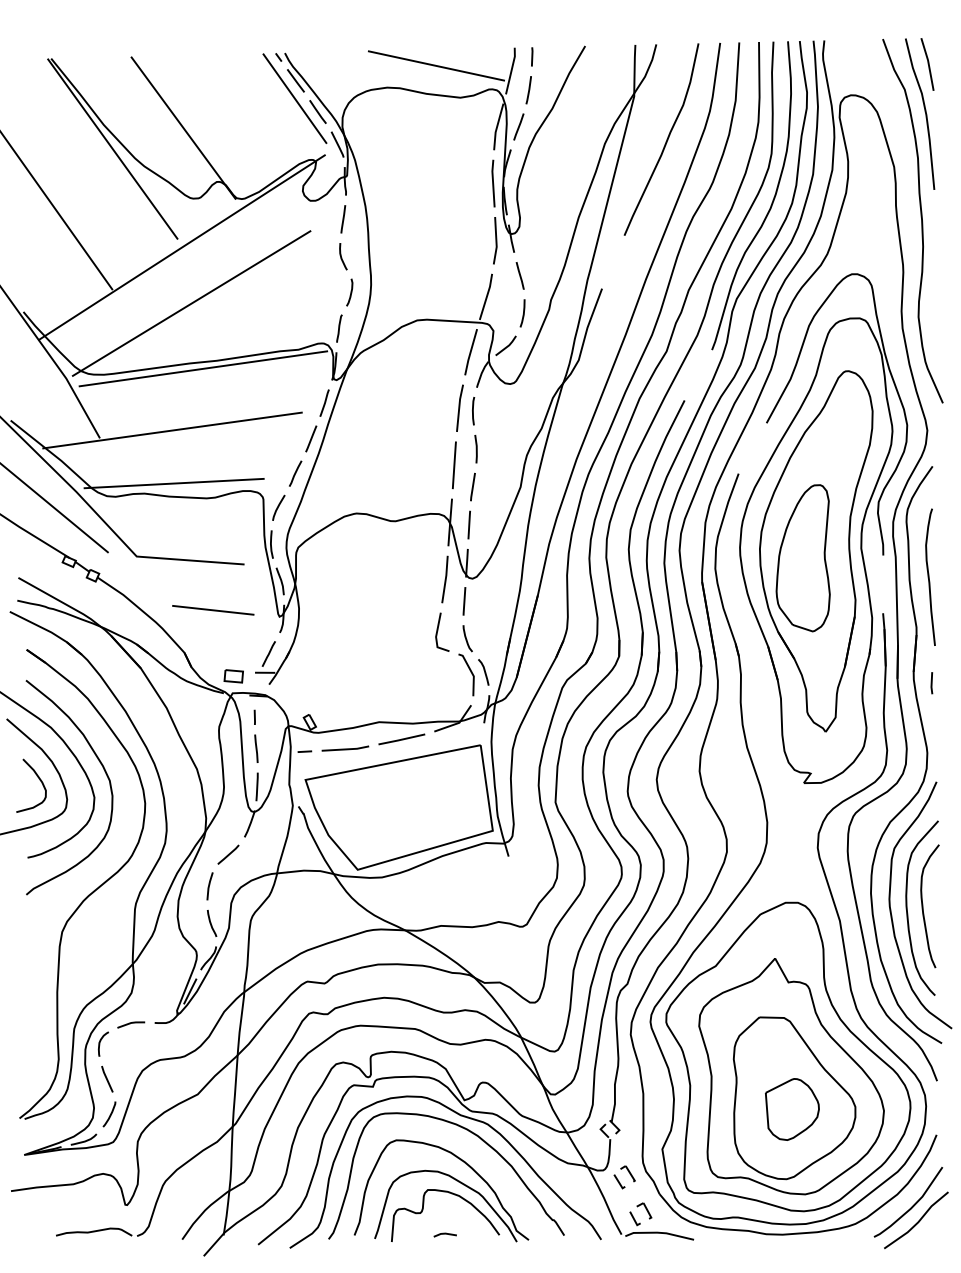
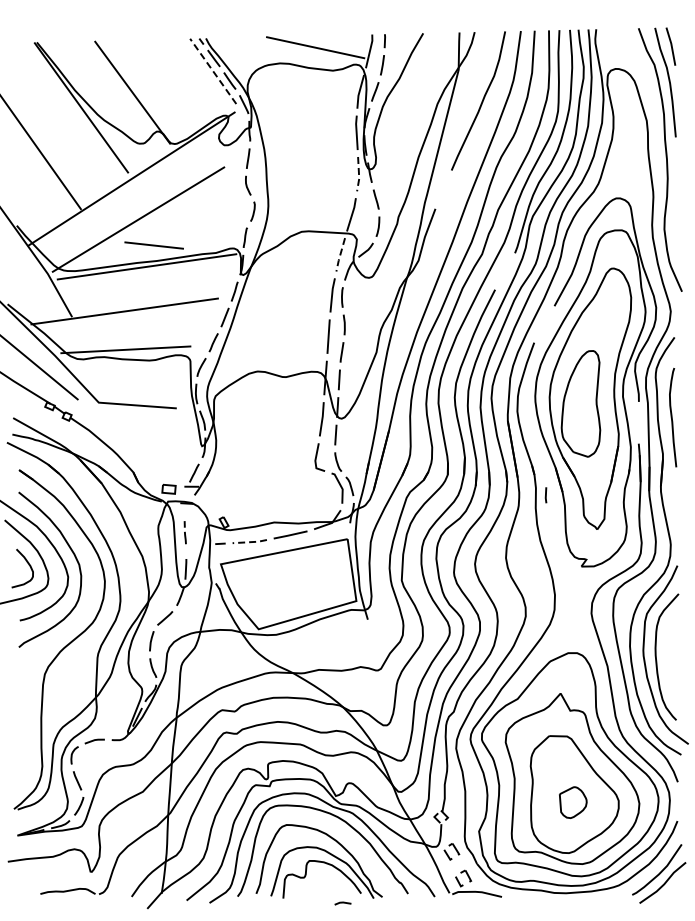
line: (295, 98) -> (213, 71), solid -> dashed
line: (497, 241) -> (359, 174), solid -> dashed
line: (470, 354) -> (340, 256), solid -> dashed
line: (212, 610) -> (153, 245), moved
line: (931, 683) -> (545, 495), moved
part: (256, 736) -> (185, 532), size x0.6
line: (346, 749) -> (250, 542), solid -> dashed
curve: (924, 906) -> (668, 655), removed
part: (792, 1109) -> (573, 802), size x0.7
line: (444, 1234) -> (342, 903), moved

